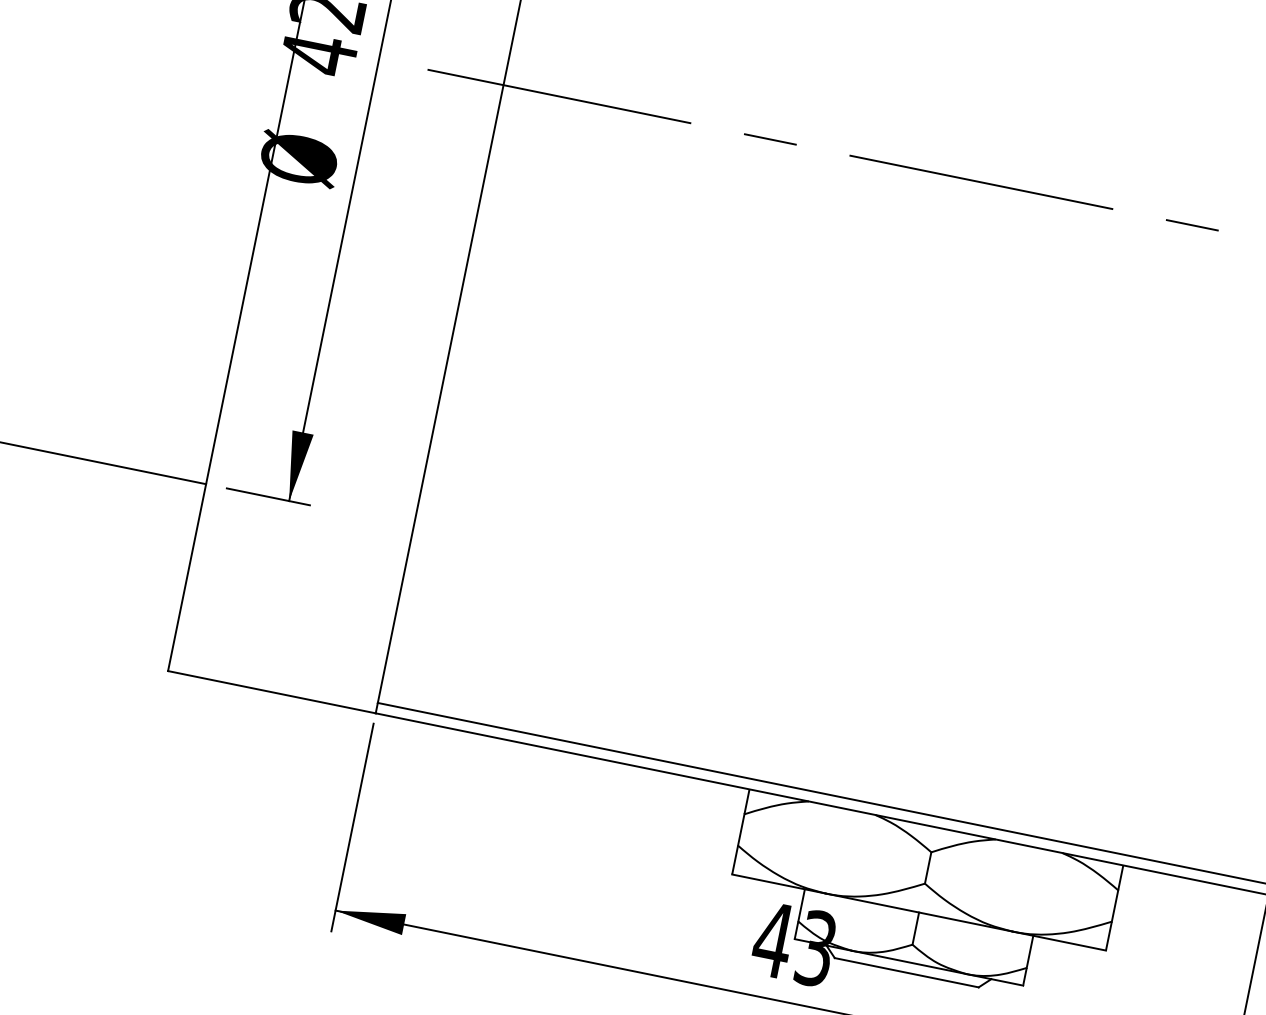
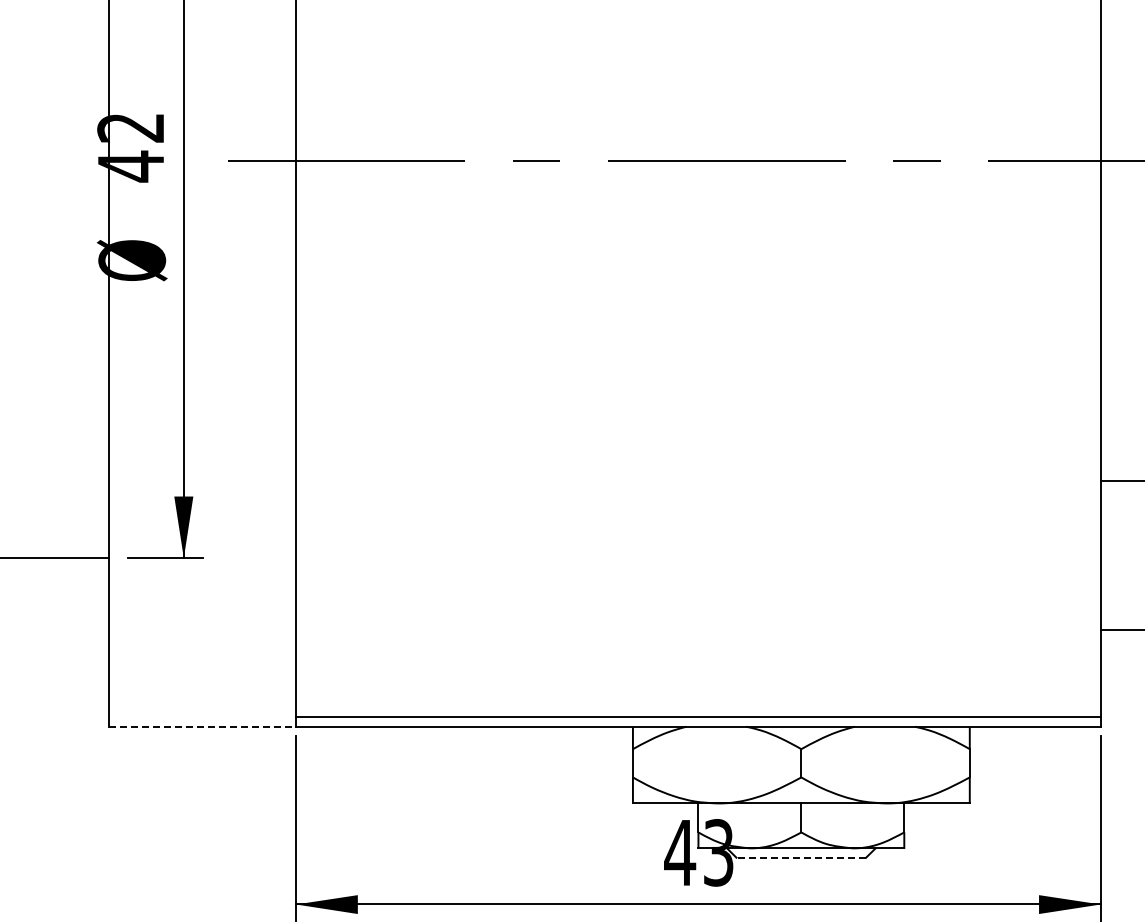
line: (271, 691) -> (202, 726), solid -> dashed
line: (907, 972) -> (801, 857), solid -> dashed

